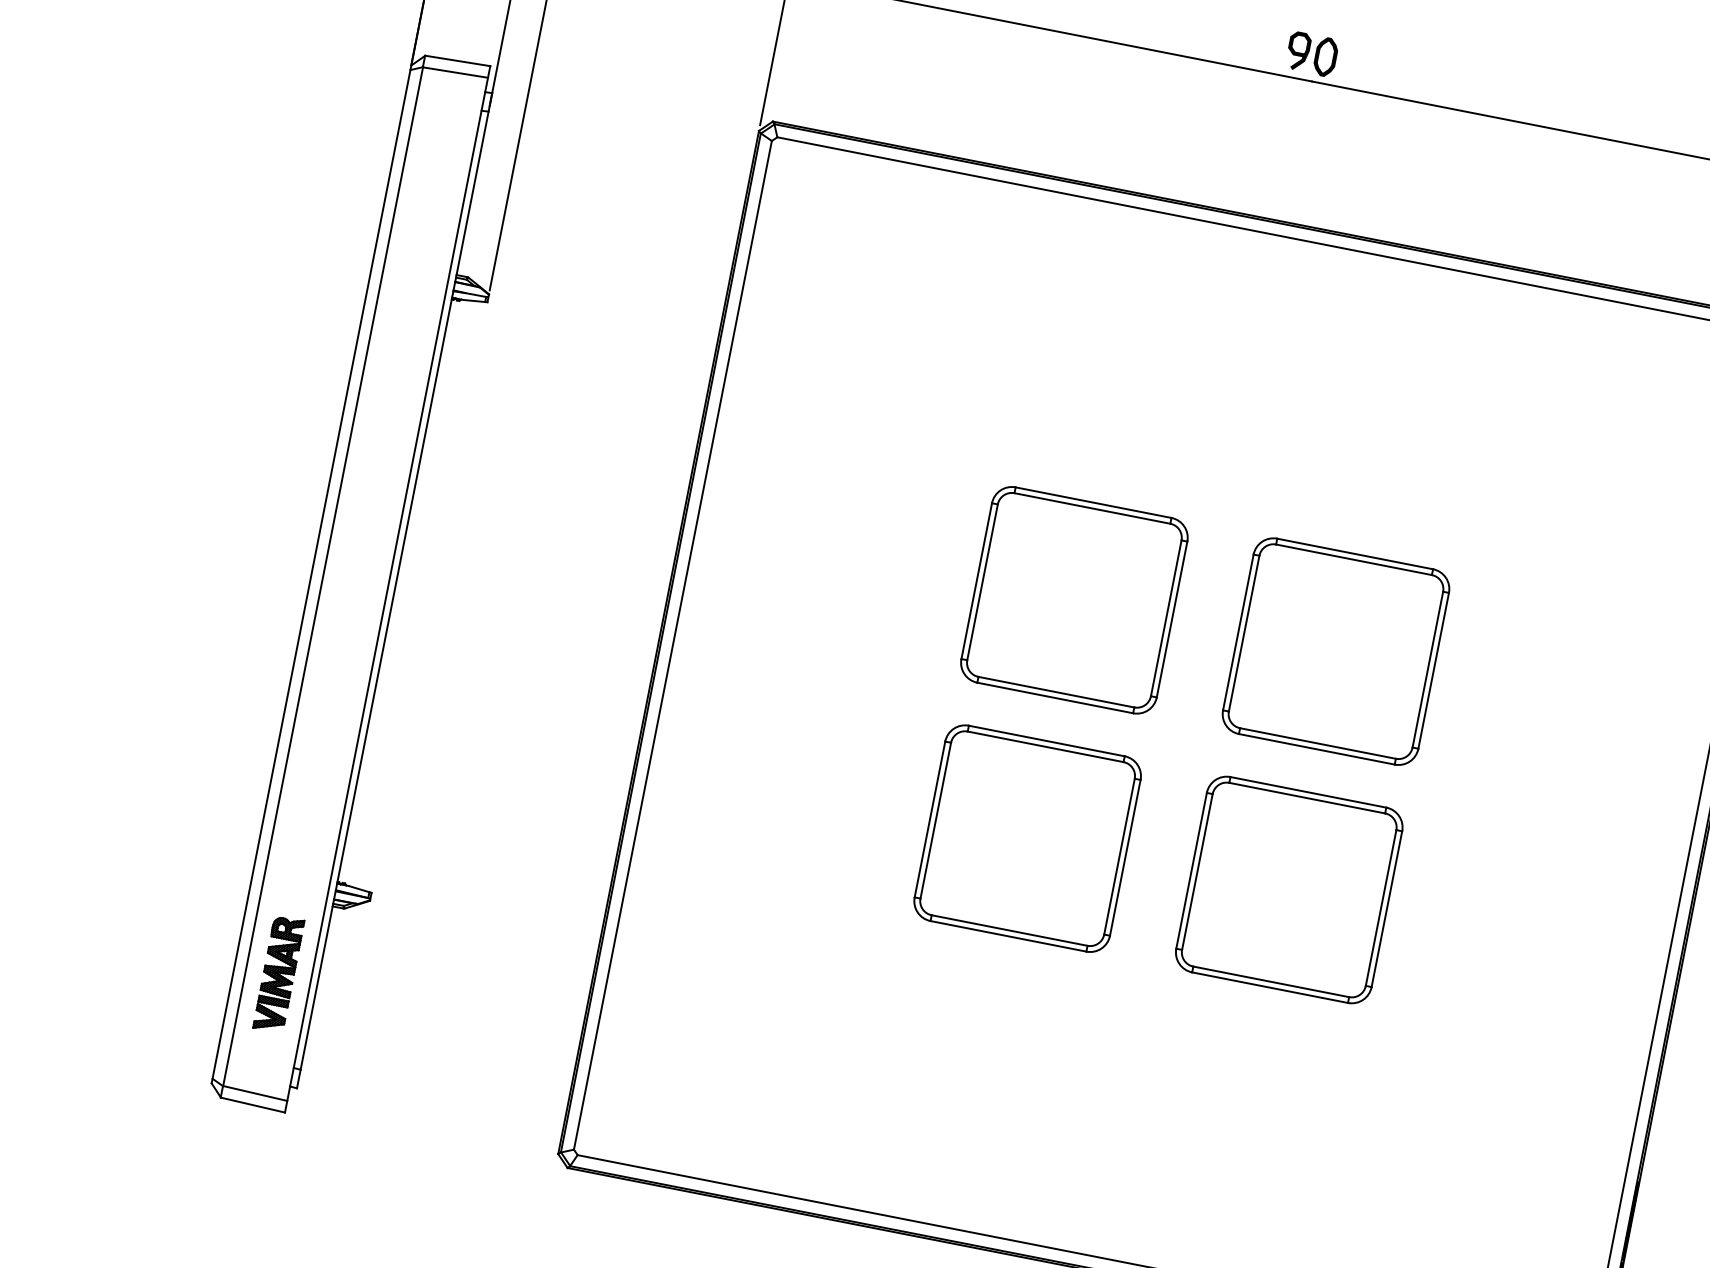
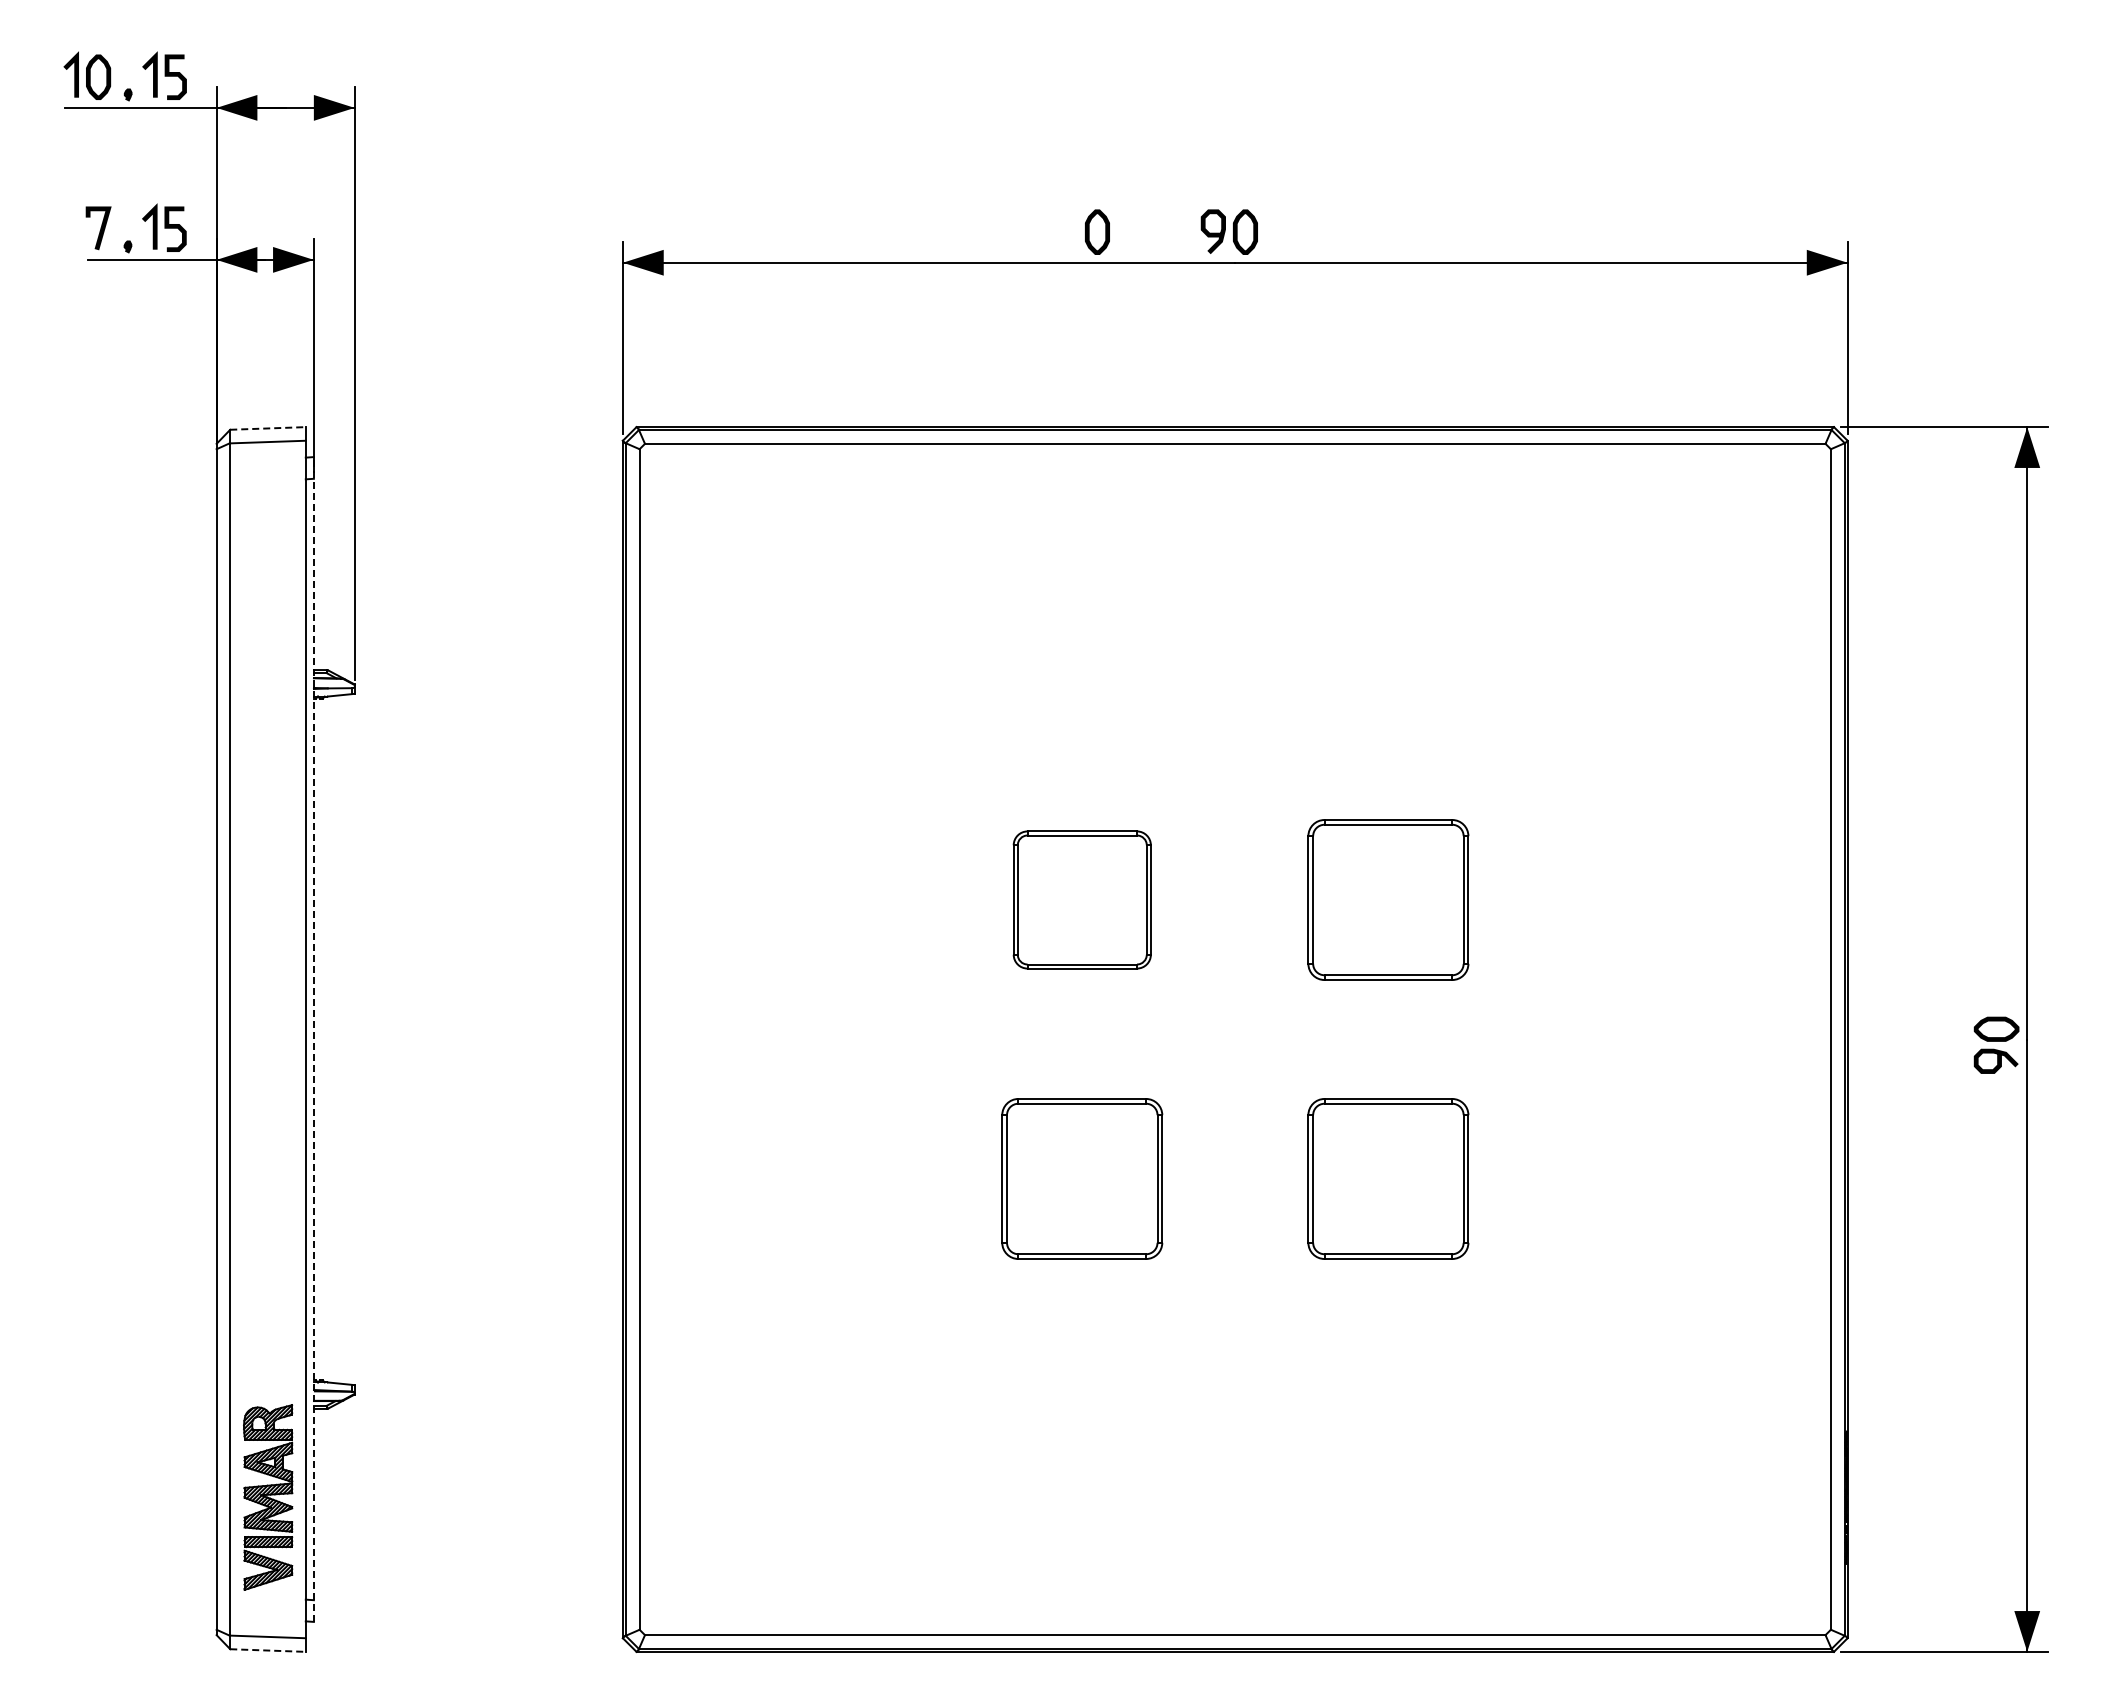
part: (1199, 31) -> (1097, 231), added
line: (458, 61) -> (268, 428), solid -> dashed
line: (394, 590) -> (313, 1039), solid -> dashed
part: (1074, 599) -> (1082, 899), size x0.6
part: (1336, 651) -> (1388, 899), size x0.7
part: (1028, 838) -> (1082, 1178), size x0.7
part: (1289, 889) -> (1388, 1178), size x0.7
part: (278, 974) -> (267, 1497), size x1.4
line: (253, 1105) -> (268, 1650), solid -> dashed

